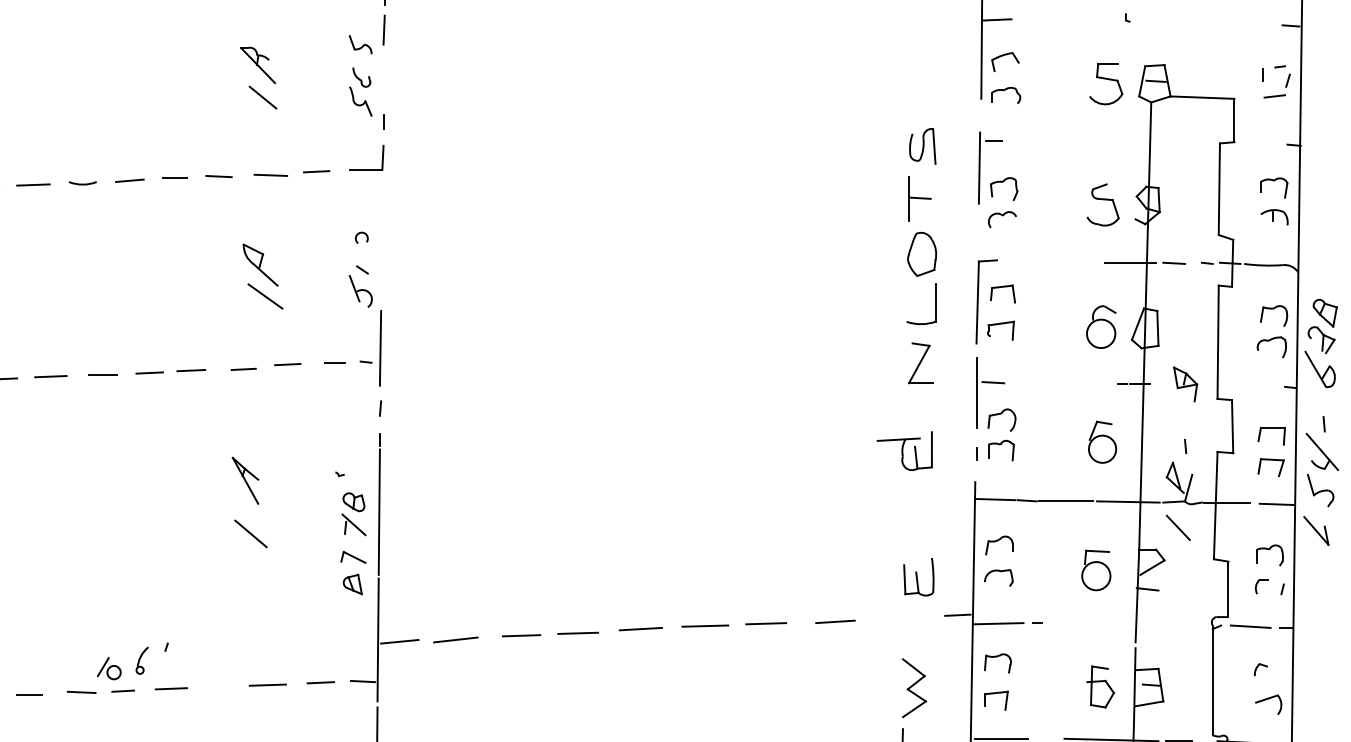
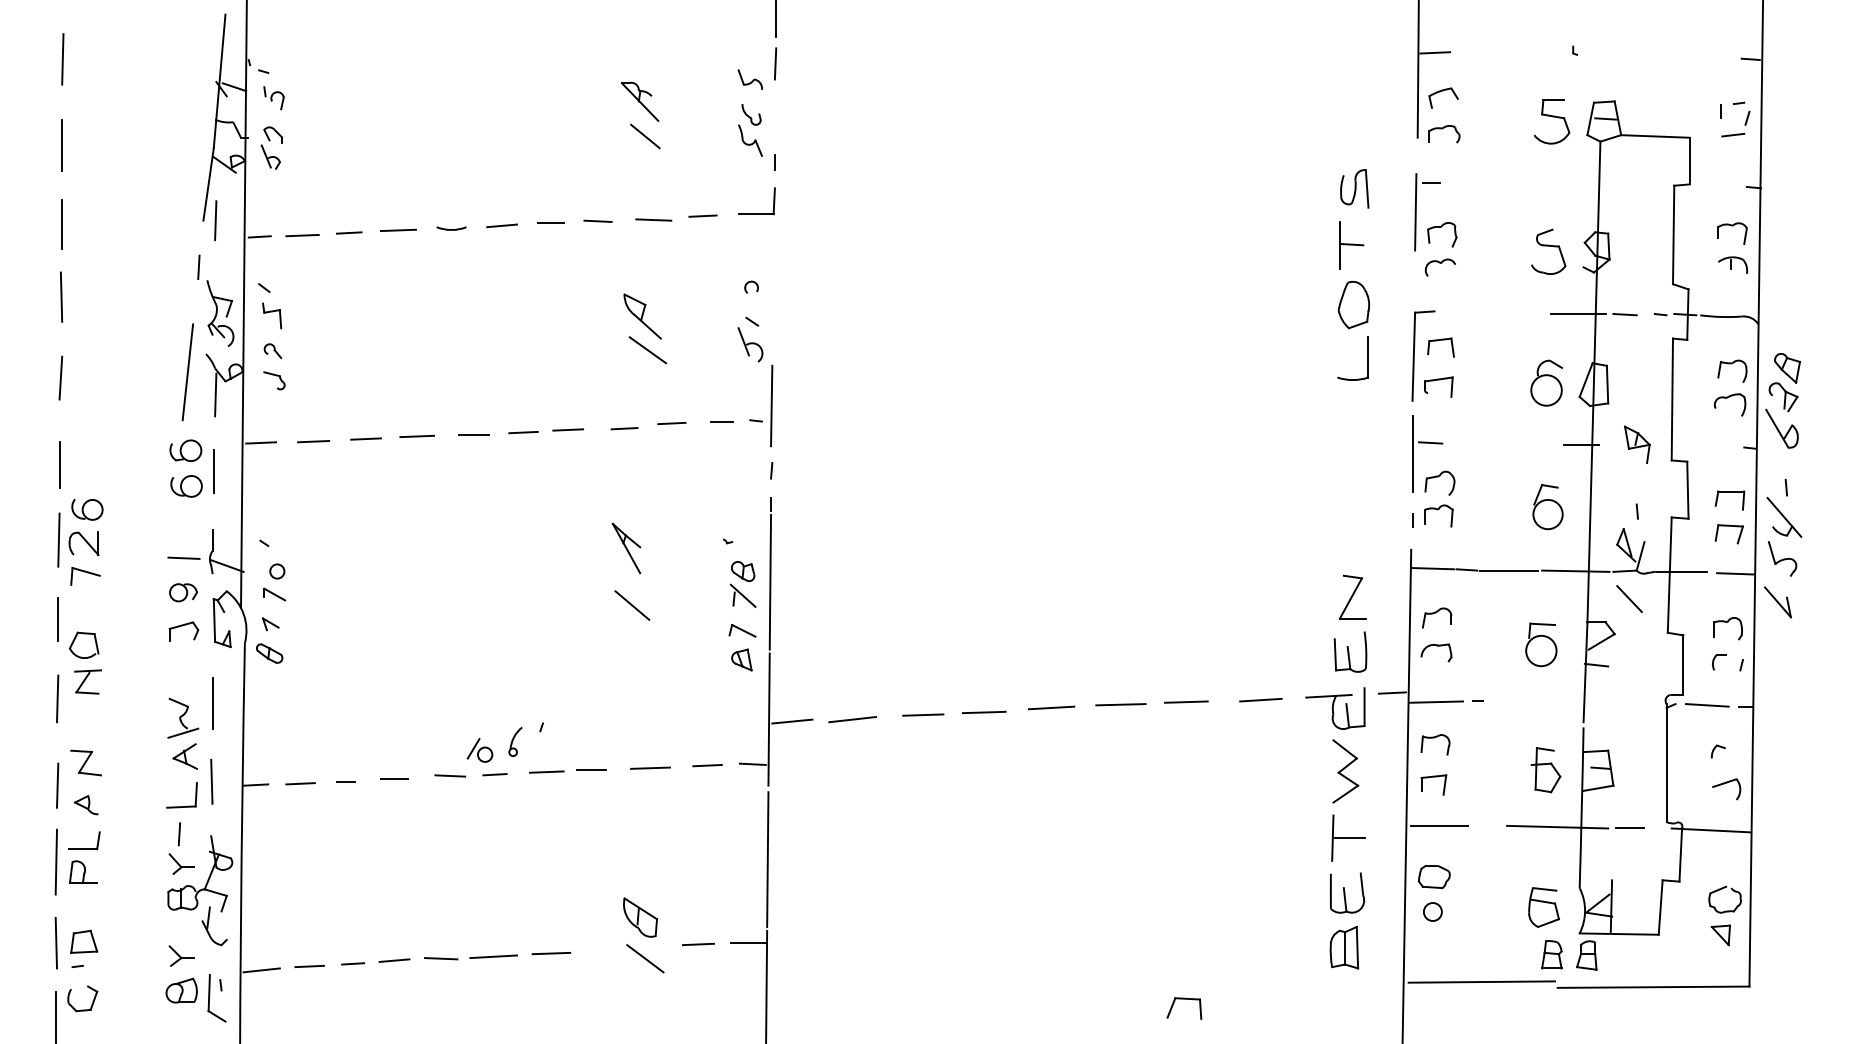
part: (920, 362) -> (1352, 596), moved
part: (904, 451) -> (1335, 708), moved
line: (212, 687) -> (591, 770), added

